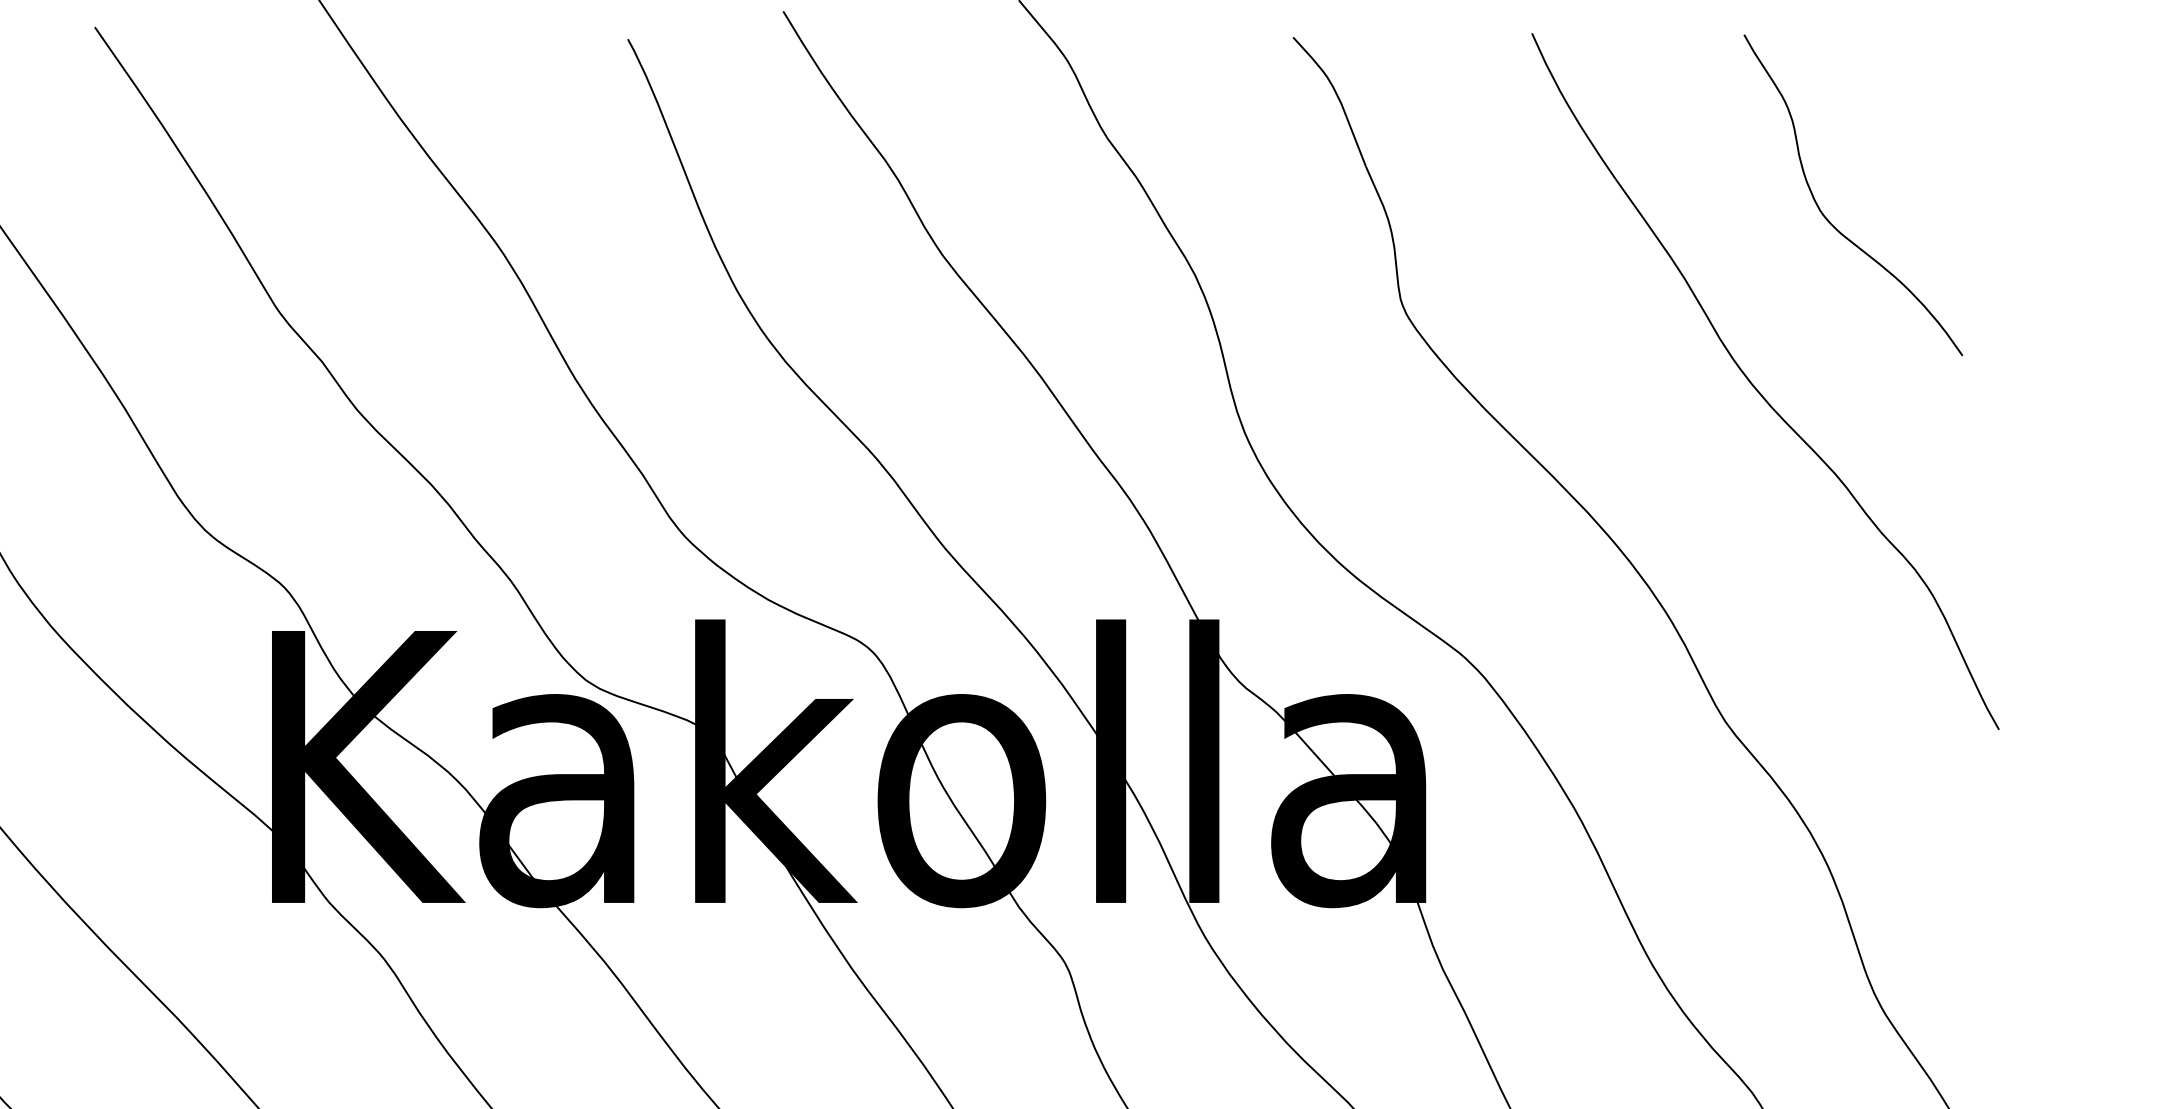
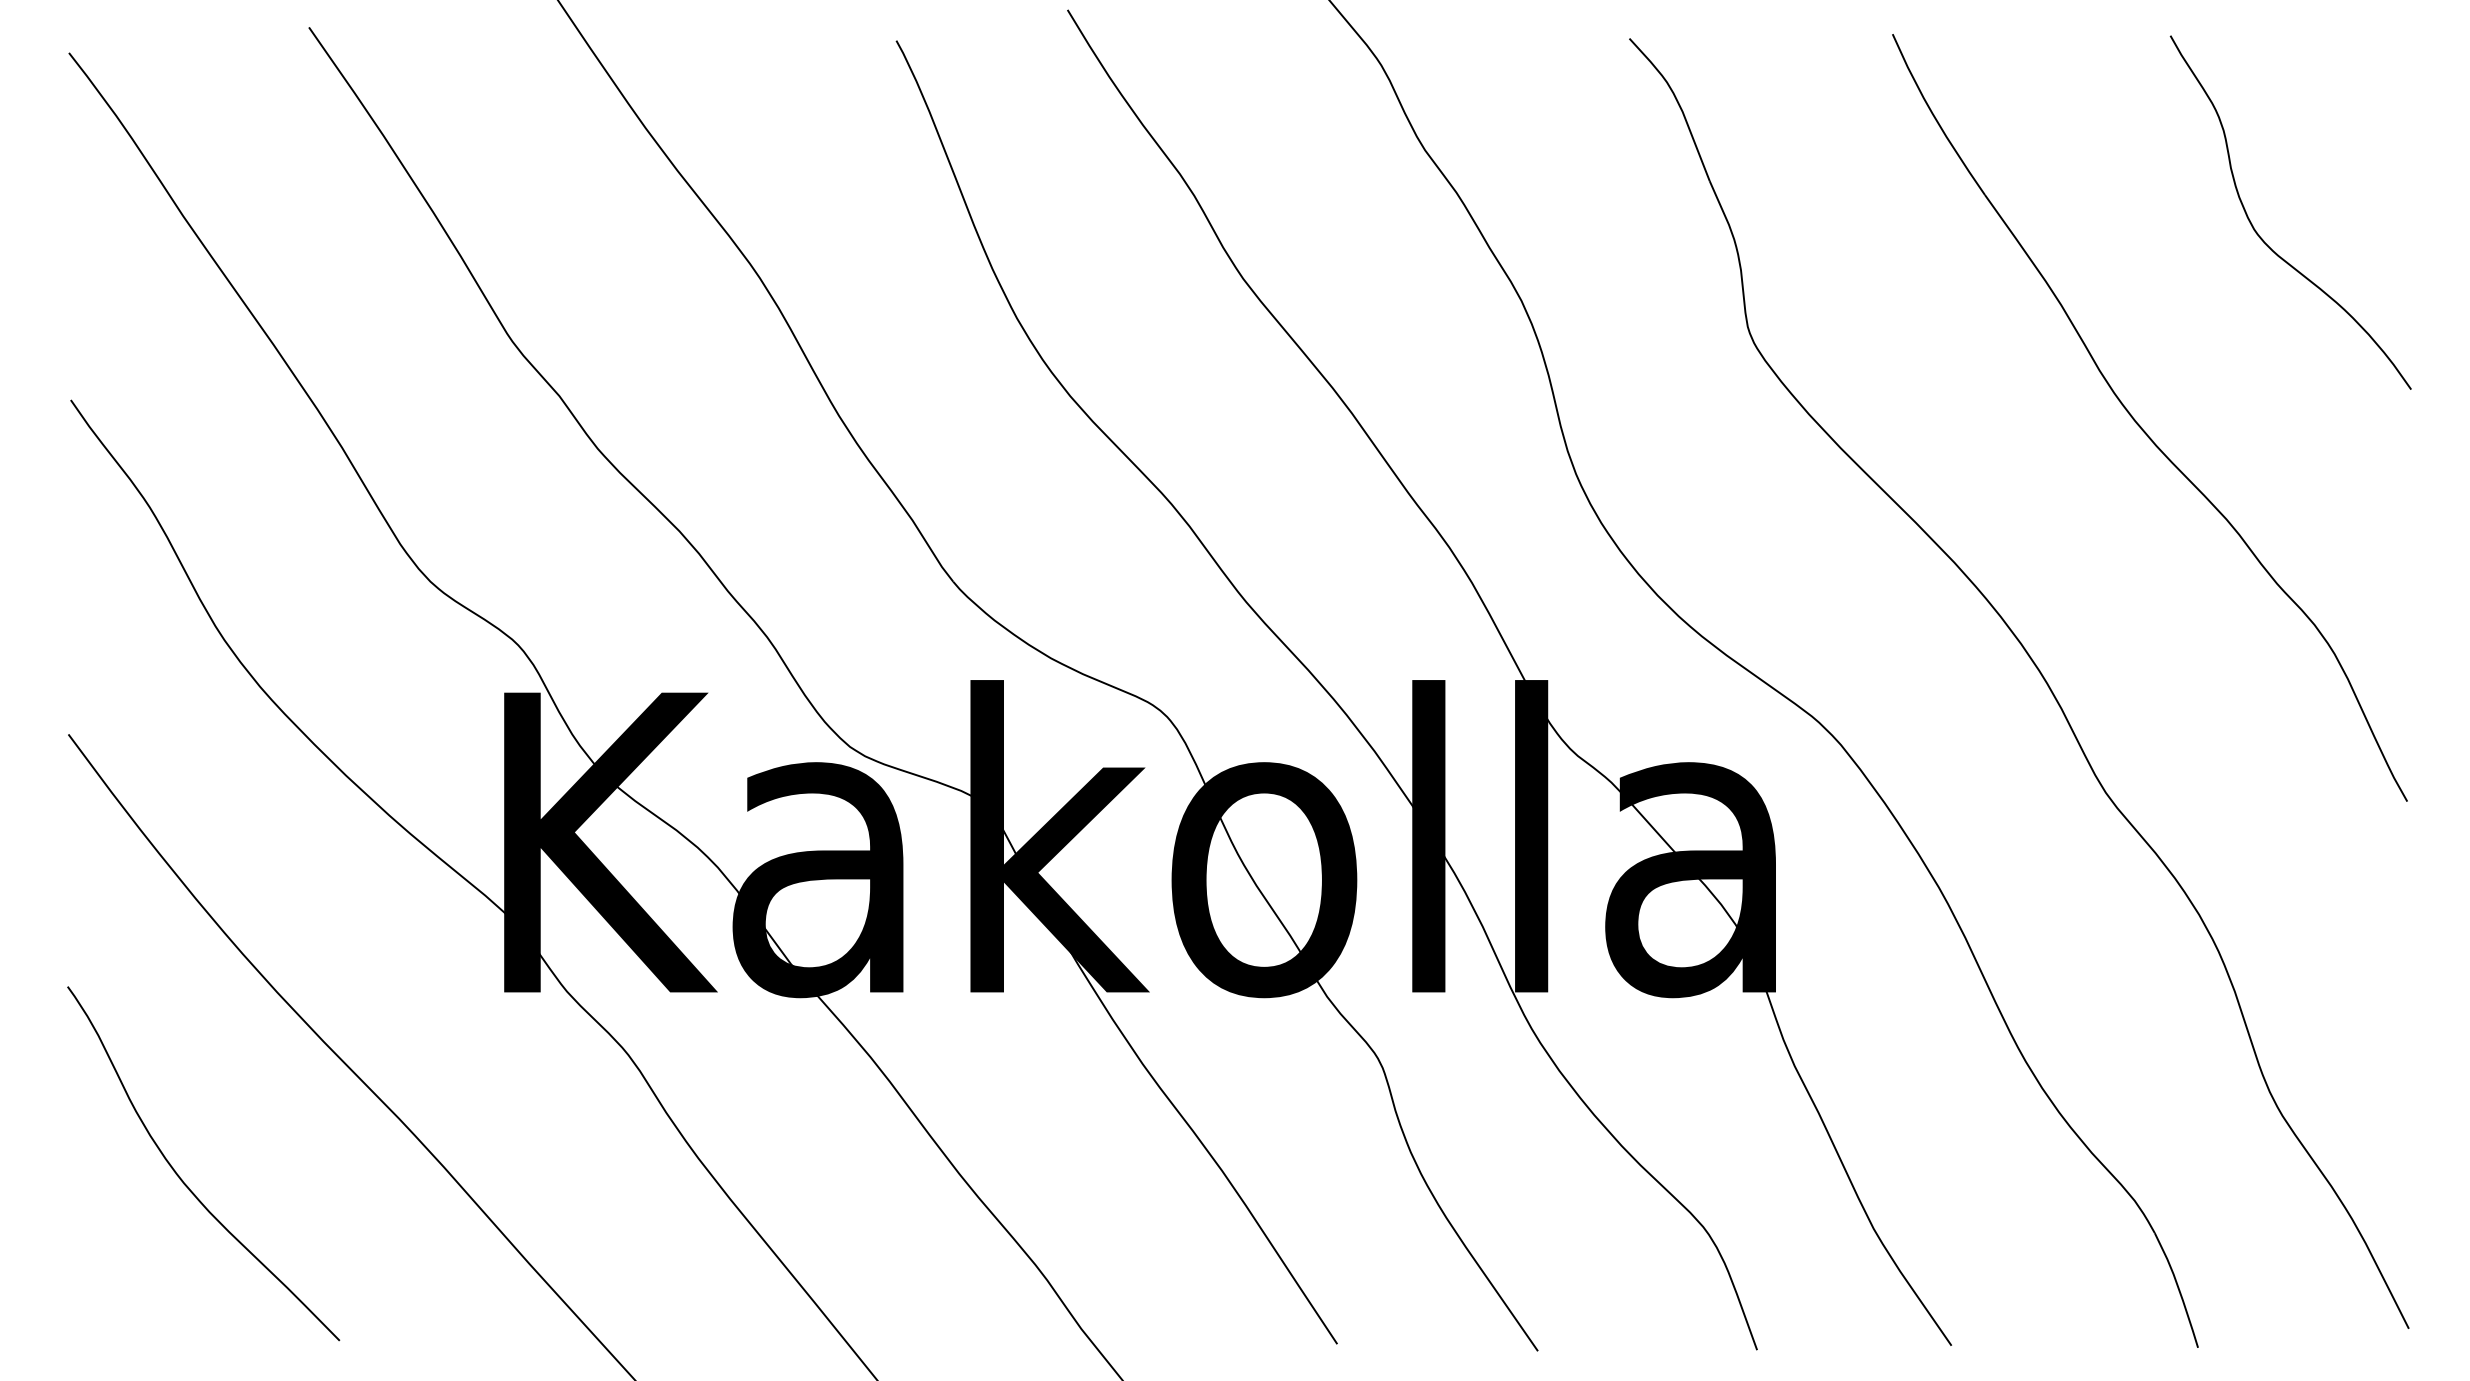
curve: (1828, 219) -> (2263, 239), moved

